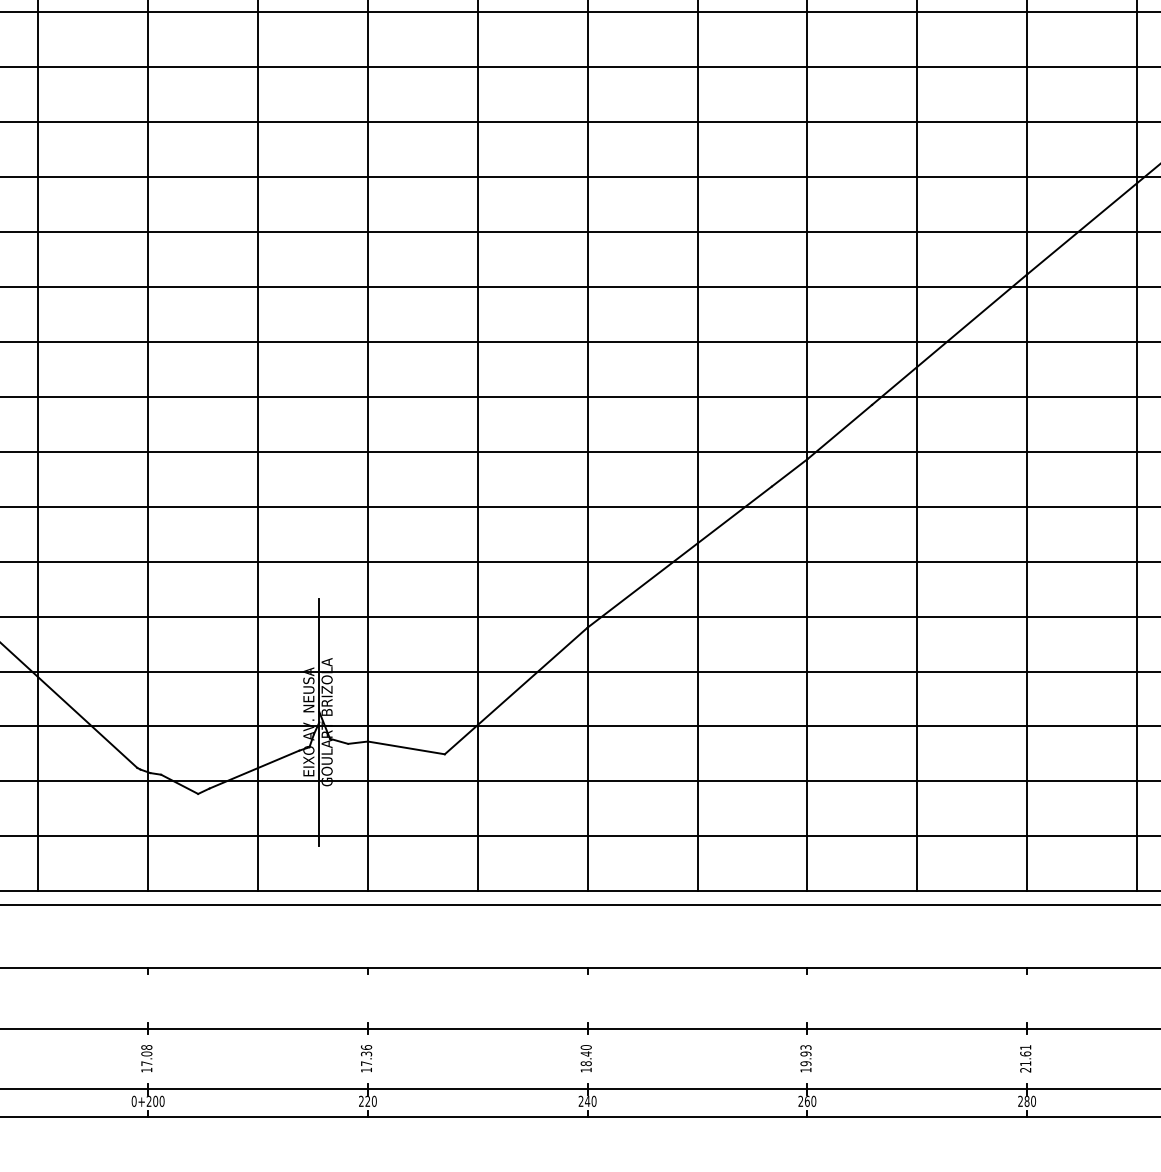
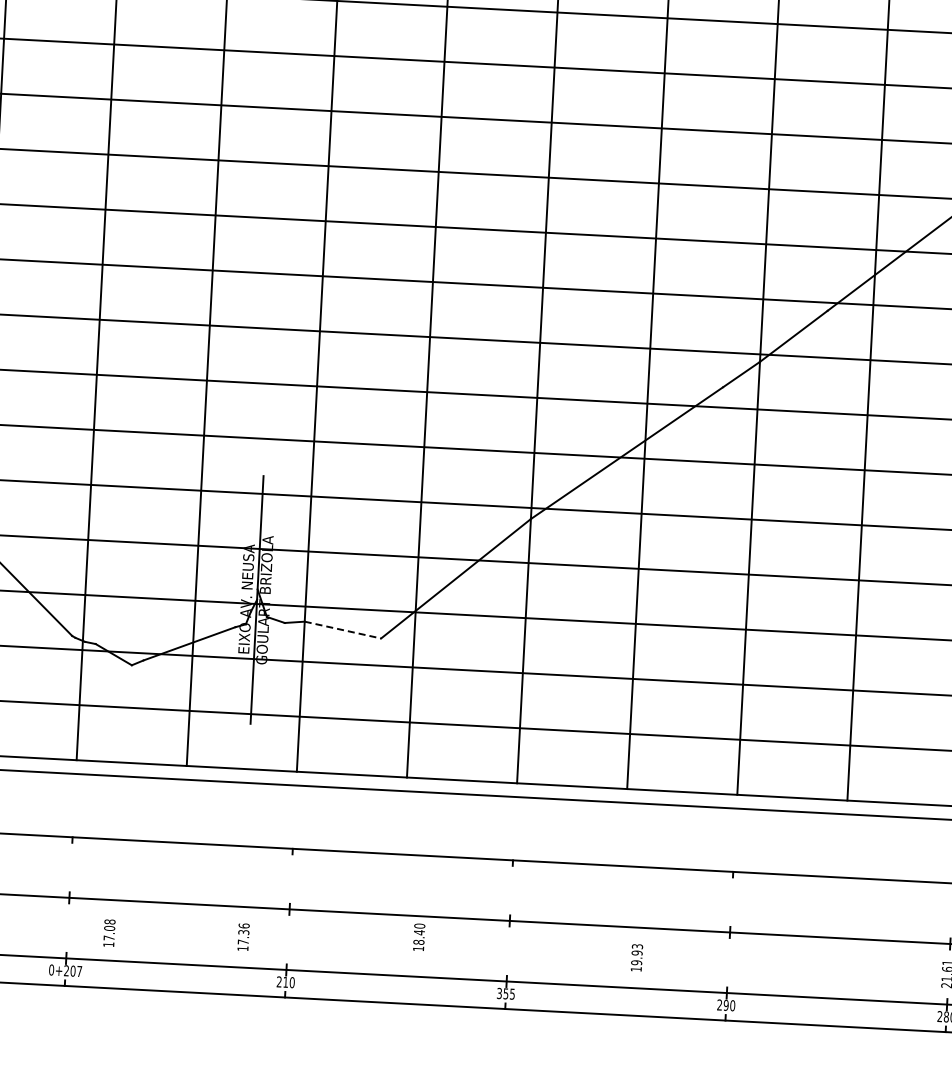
line: (406, 747) -> (343, 629), solid -> dashed
text: (146, 1058) -> (109, 932), moved
text: (366, 1058) -> (243, 937), moved
text: (585, 1058) -> (418, 937), moved
text: (805, 1058) -> (636, 957), moved
text: (161, 1100) -> (79, 970), 0+200 -> 0+207
text: (587, 1100) -> (505, 992), 240 -> 355
text: (806, 1100) -> (725, 1004), 260 -> 290
text: (367, 1101) -> (285, 982), 220 -> 210

